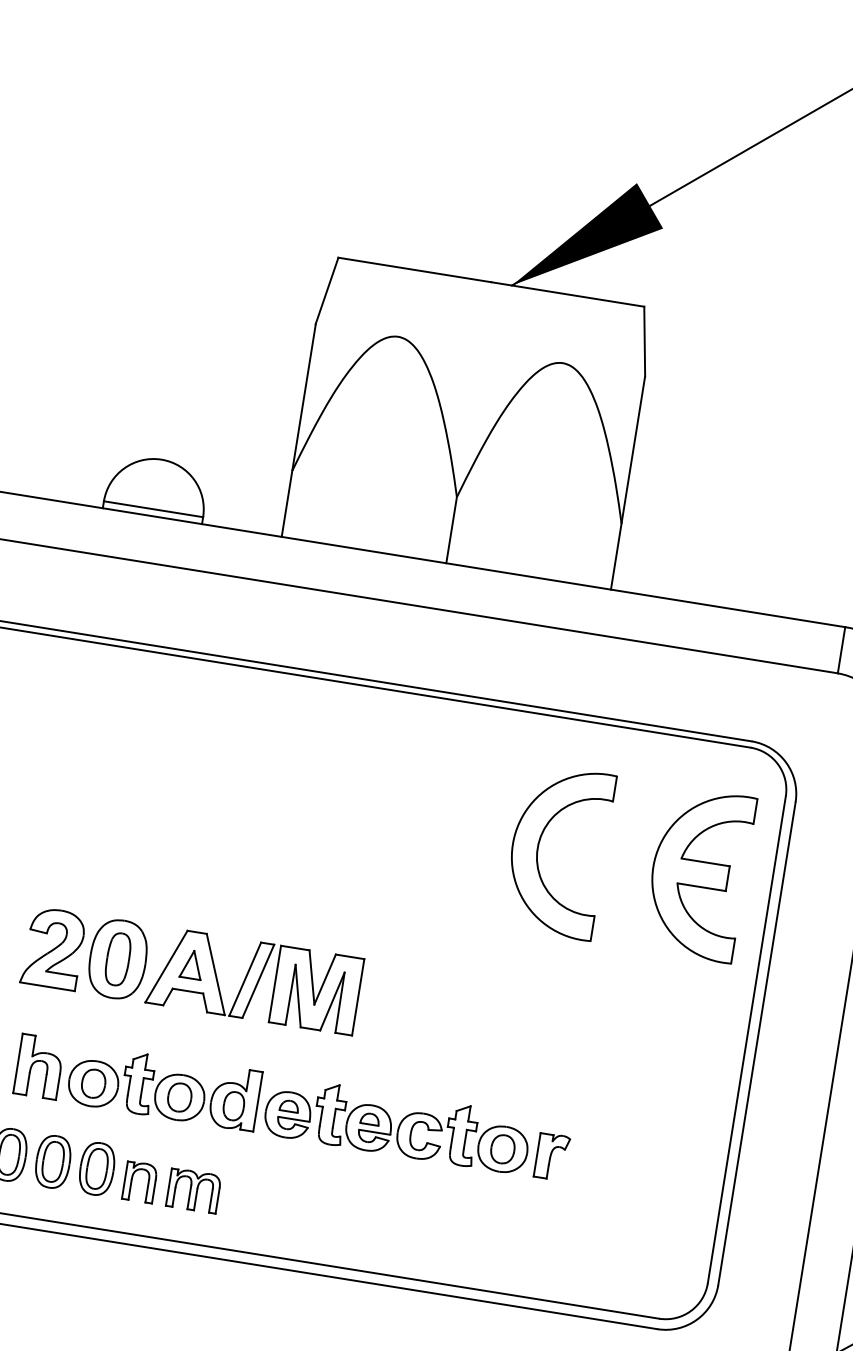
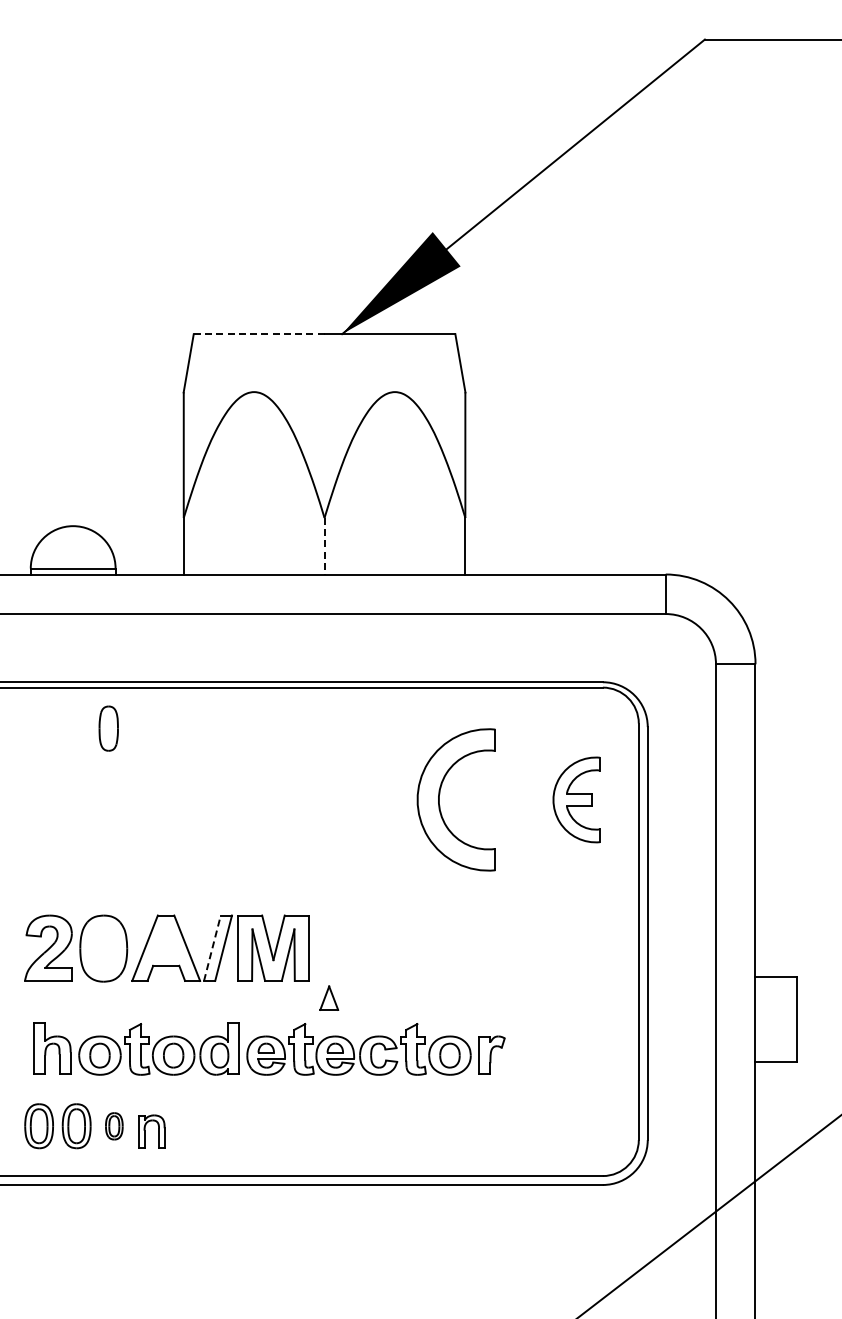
line: (414, 270) -> (258, 334), solid -> dashed
line: (451, 530) -> (324, 546), solid -> dashed
part: (698, 873) -> (576, 799), size x0.6
part: (117, 959) -> (108, 728), moved
part: (192, 963) -> (329, 997), moved
line: (245, 979) -> (212, 948), solid -> dashed
part: (97, 1169) -> (114, 1126), size x0.6
part: (193, 1190) -> (197, 1131), removed

